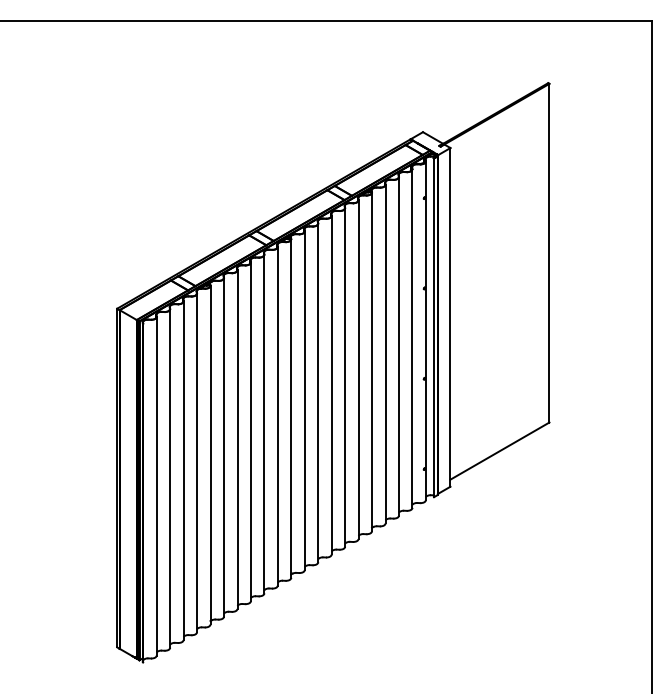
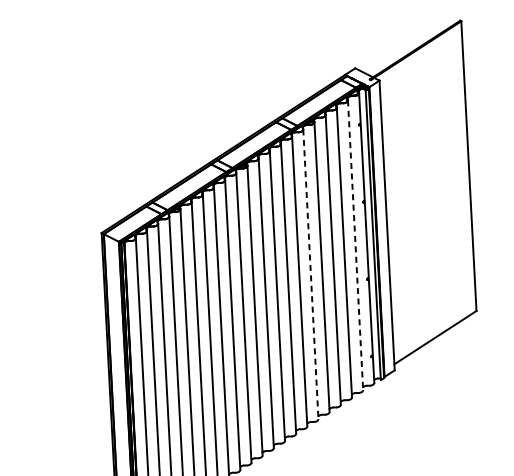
line: (412, 339) -> (355, 246), solid -> dashed
line: (358, 370) -> (310, 275), solid -> dashed

